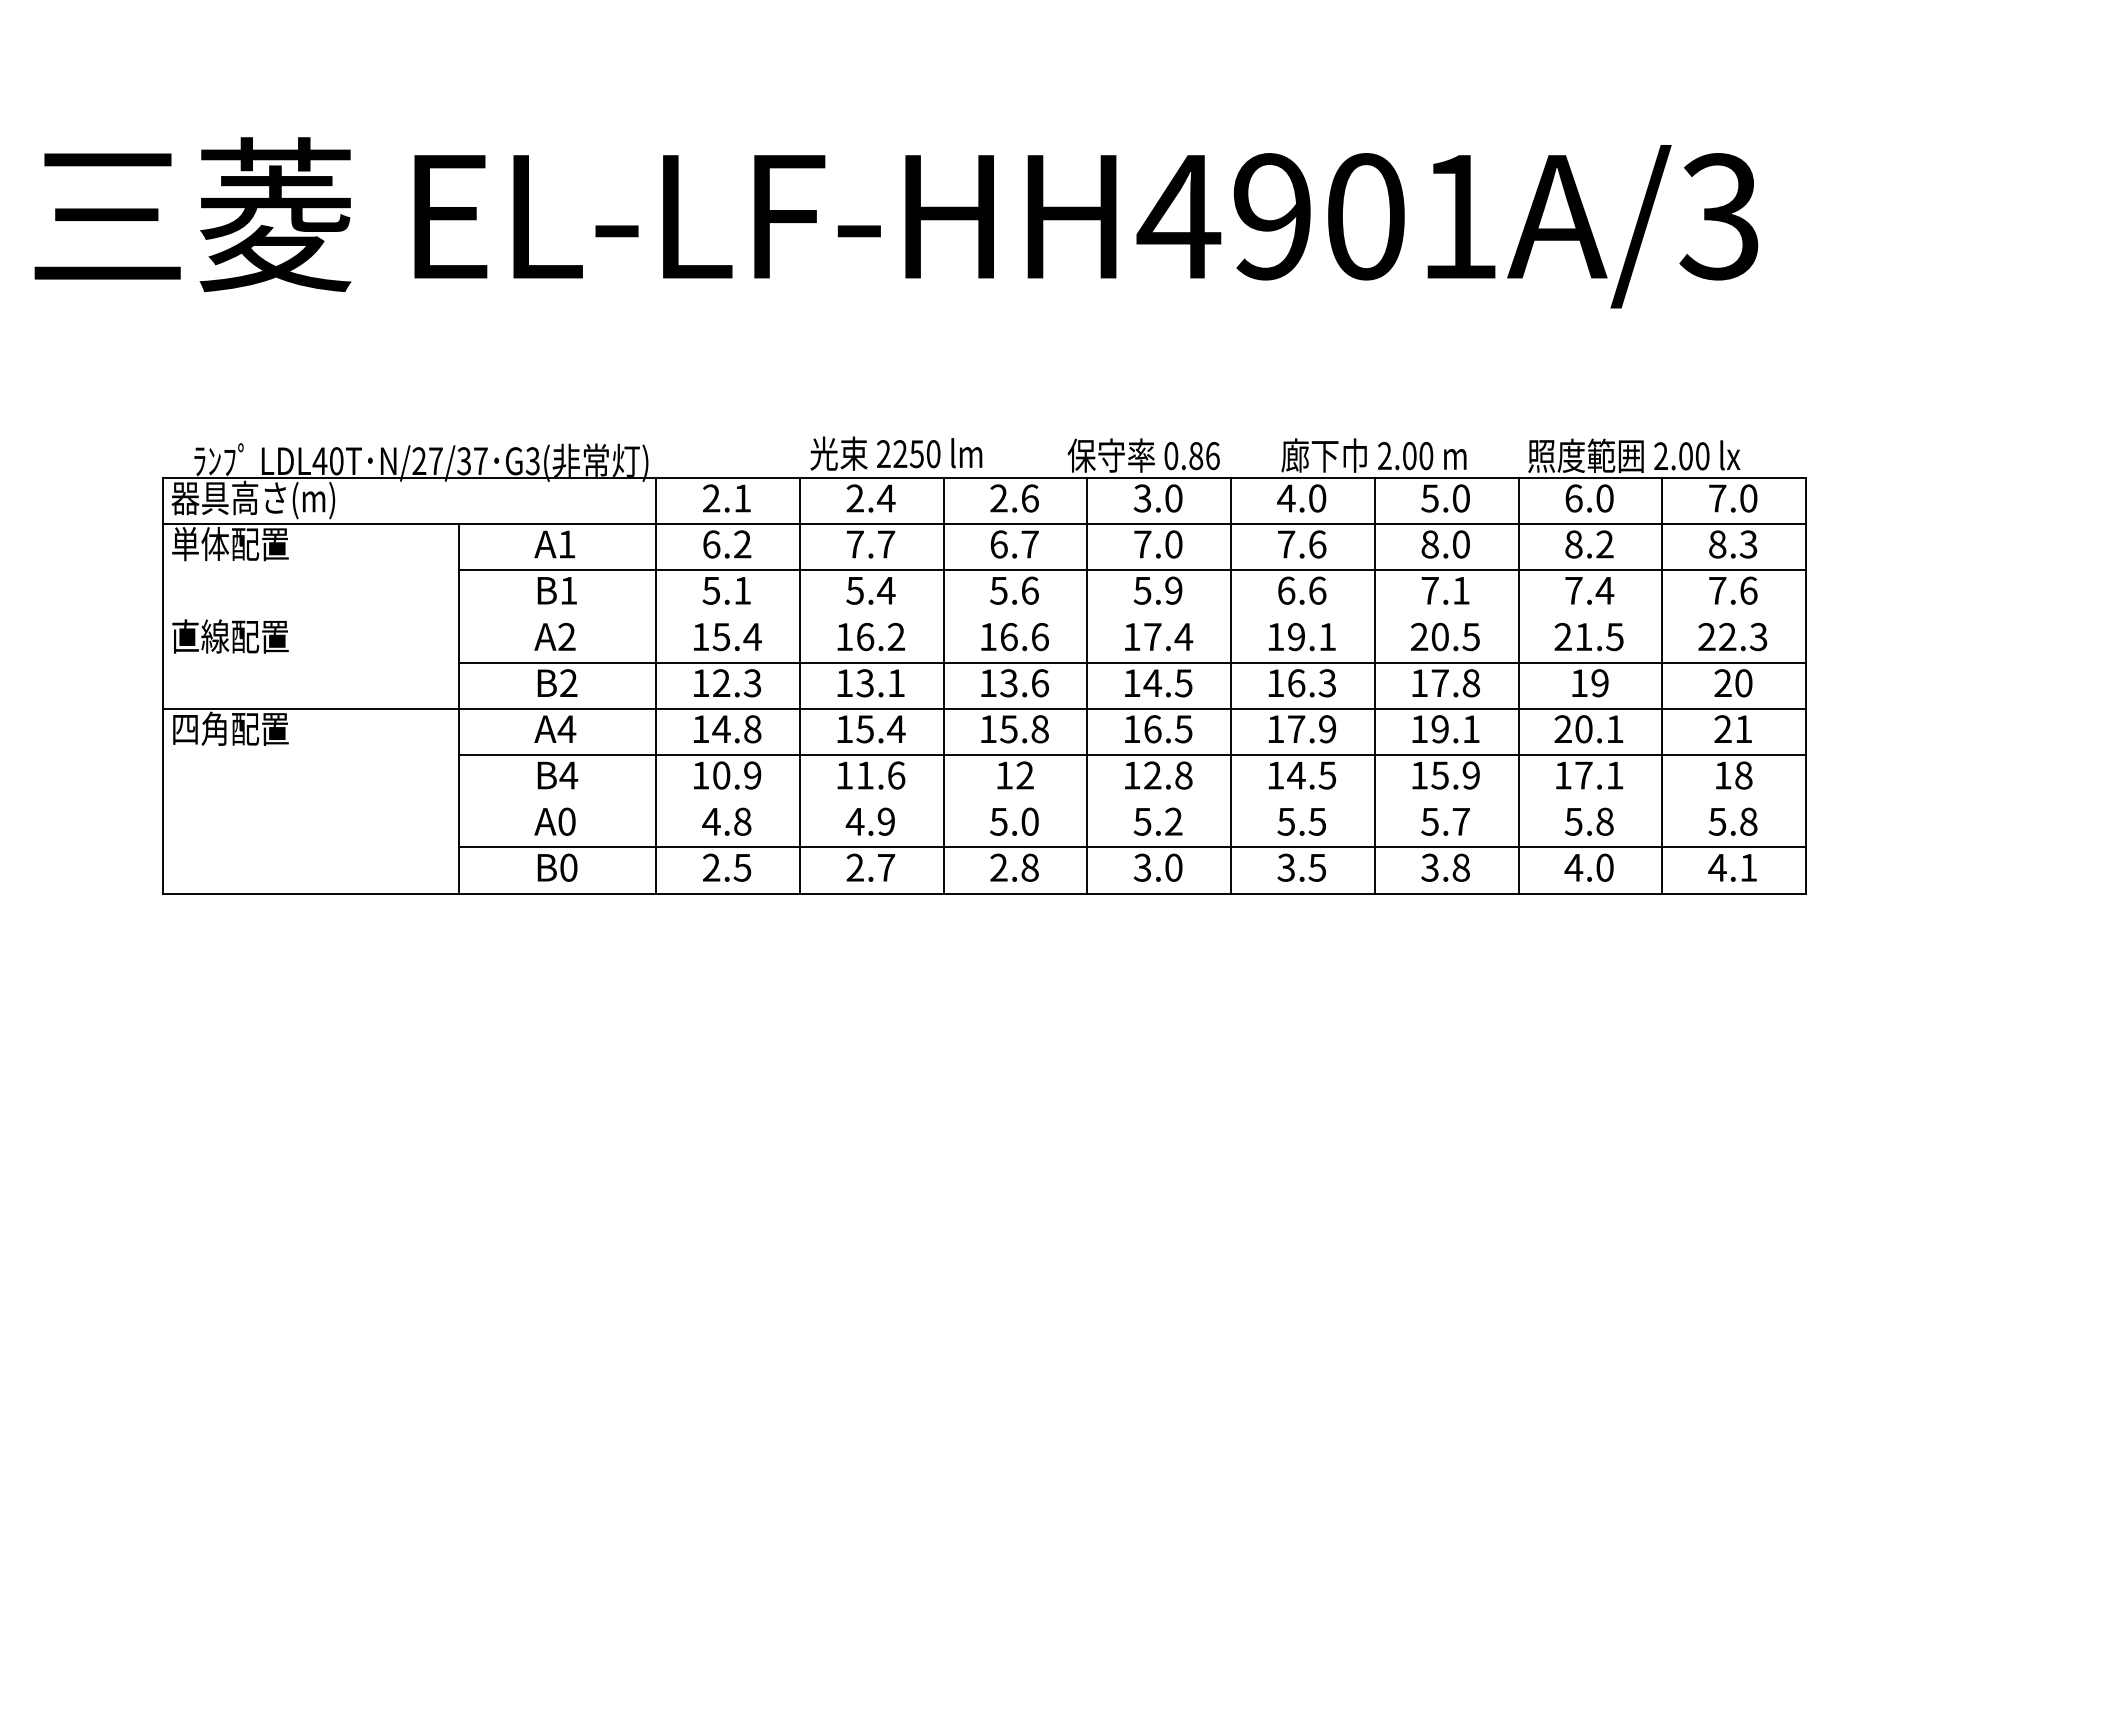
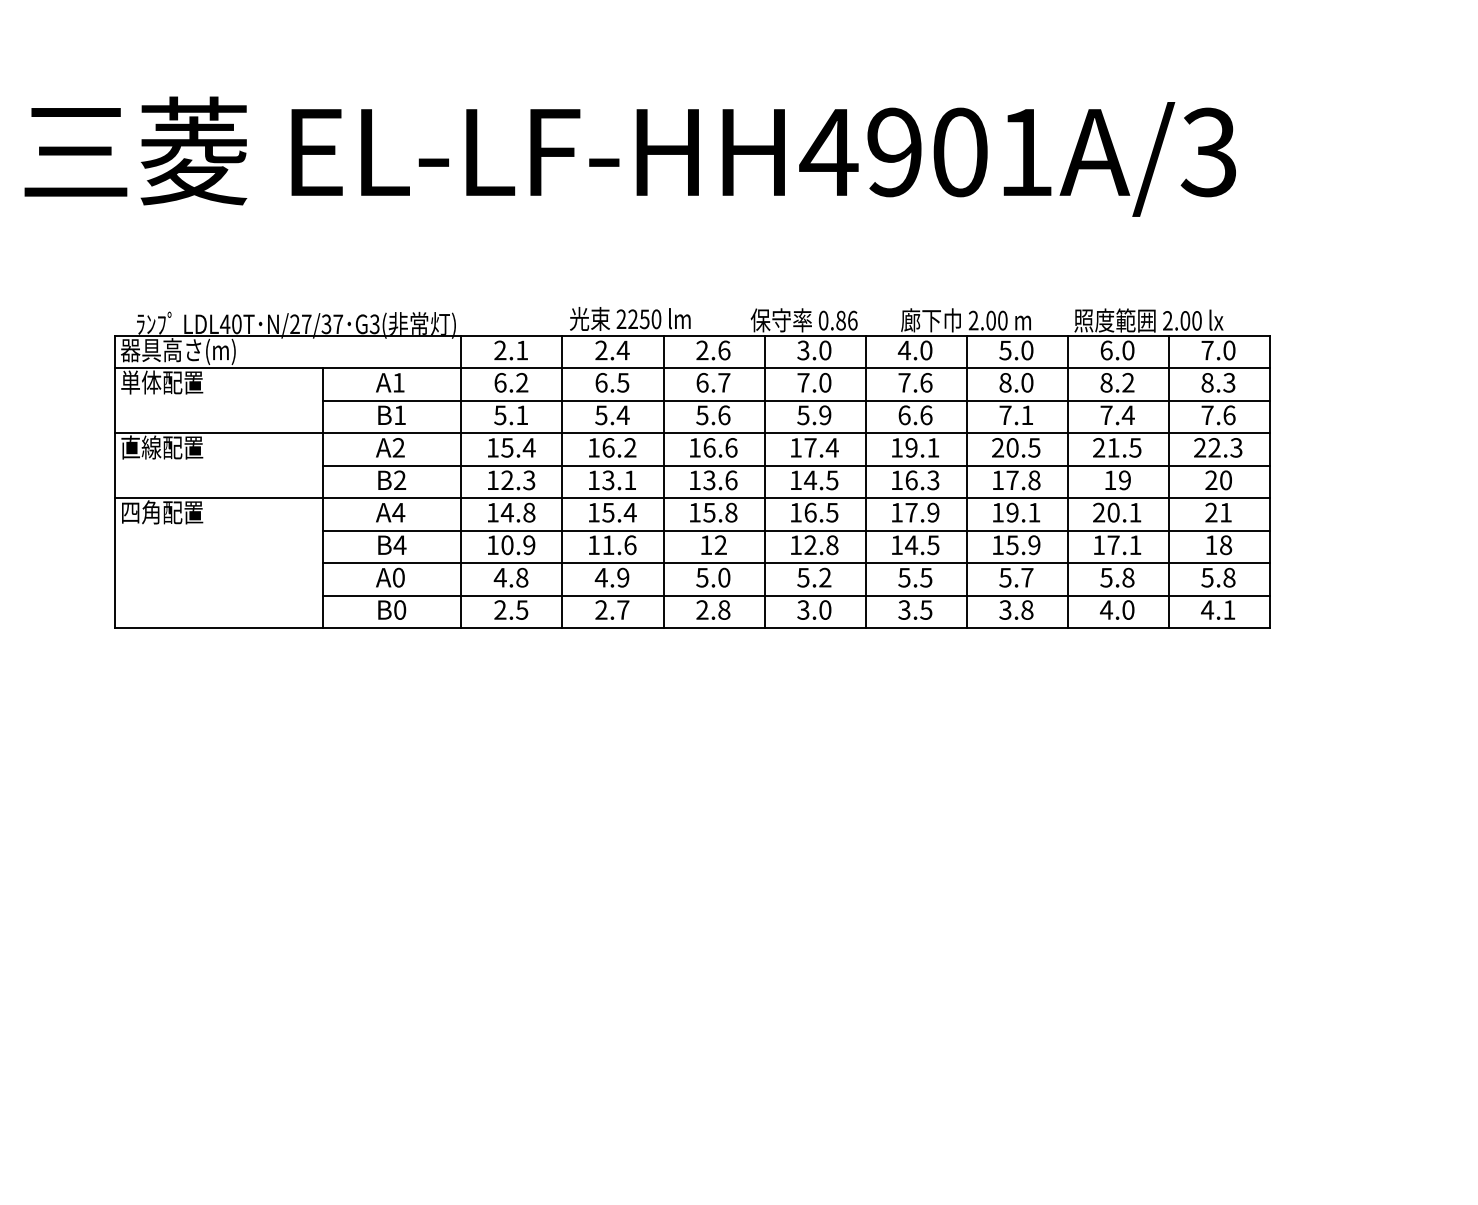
text: (870, 544) -> (612, 382), 7.7 -> 6.5
line: (984, 616) -> (692, 433), added
line: (1132, 801) -> (796, 563), added

